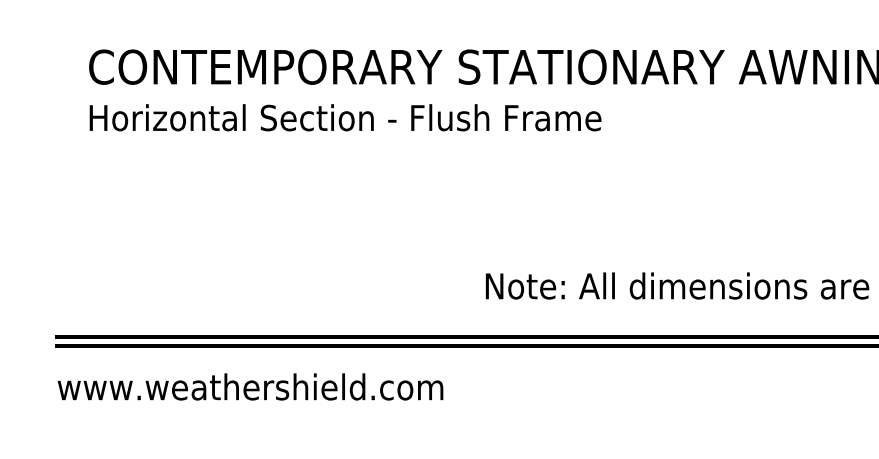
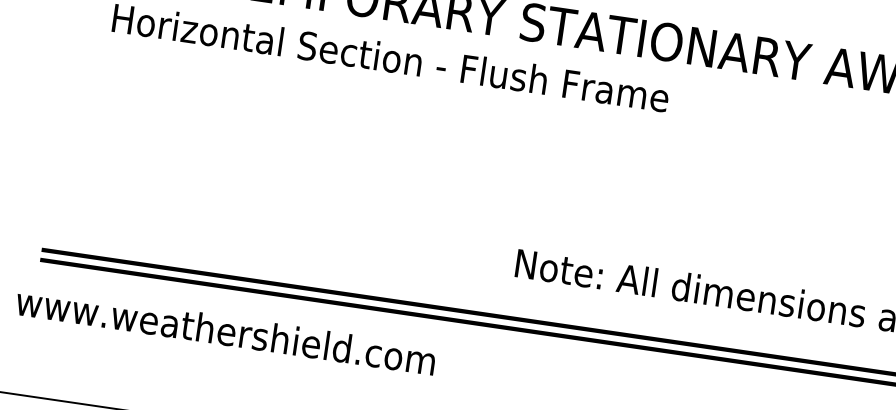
text: (250, 386) -> (225, 330), moved

